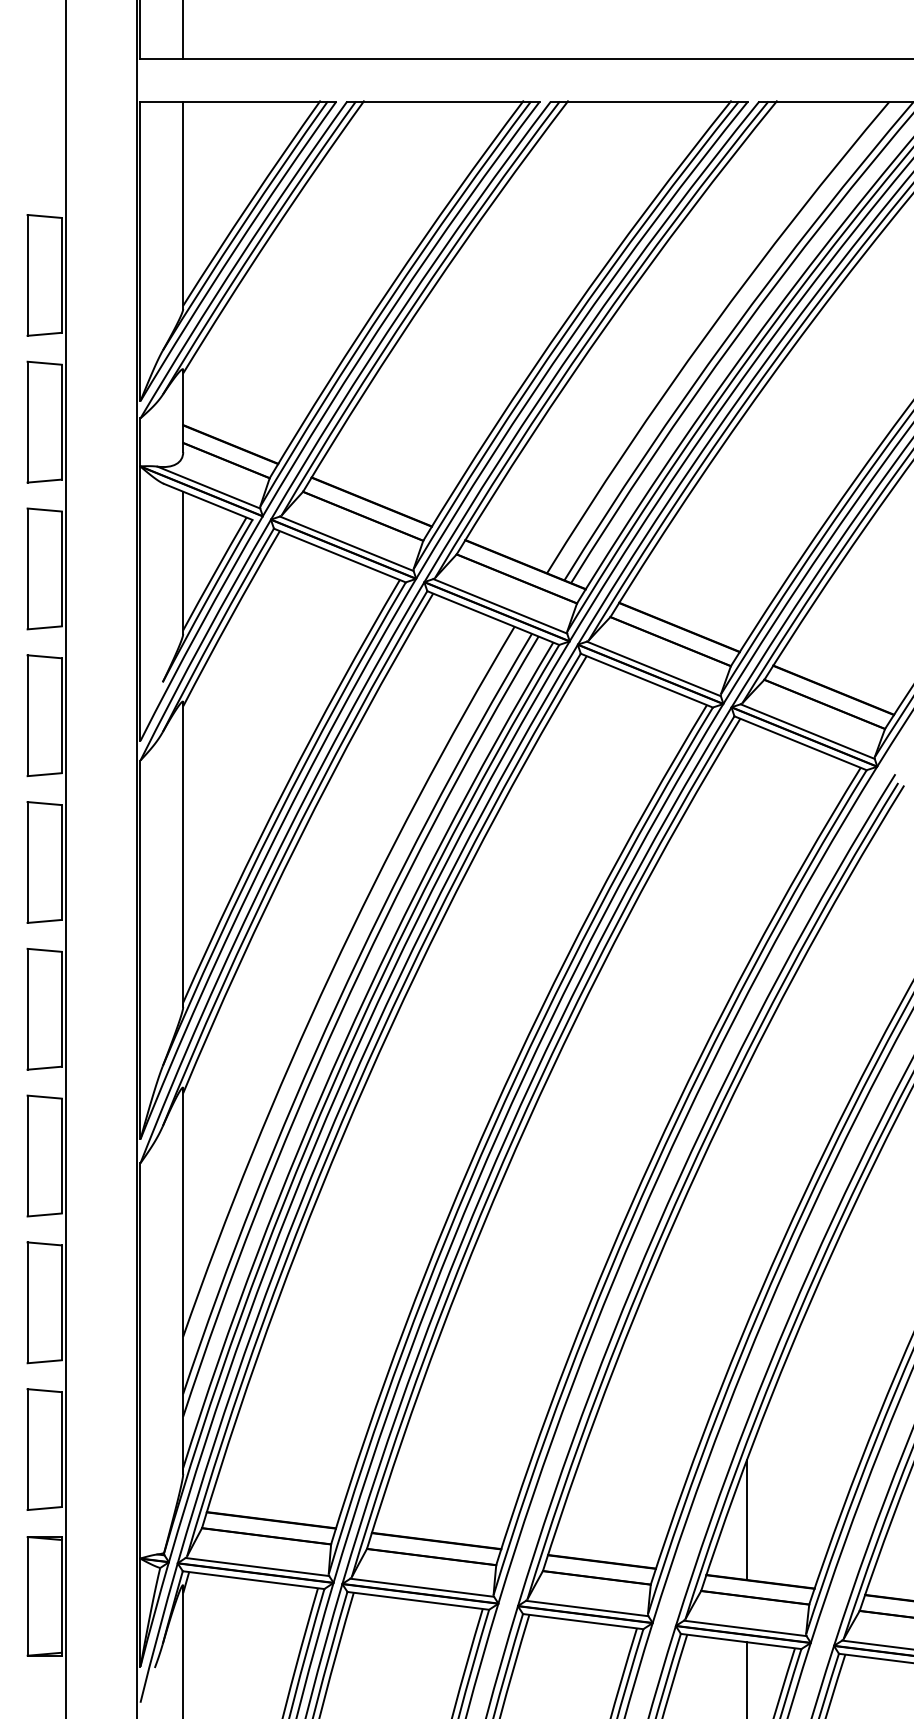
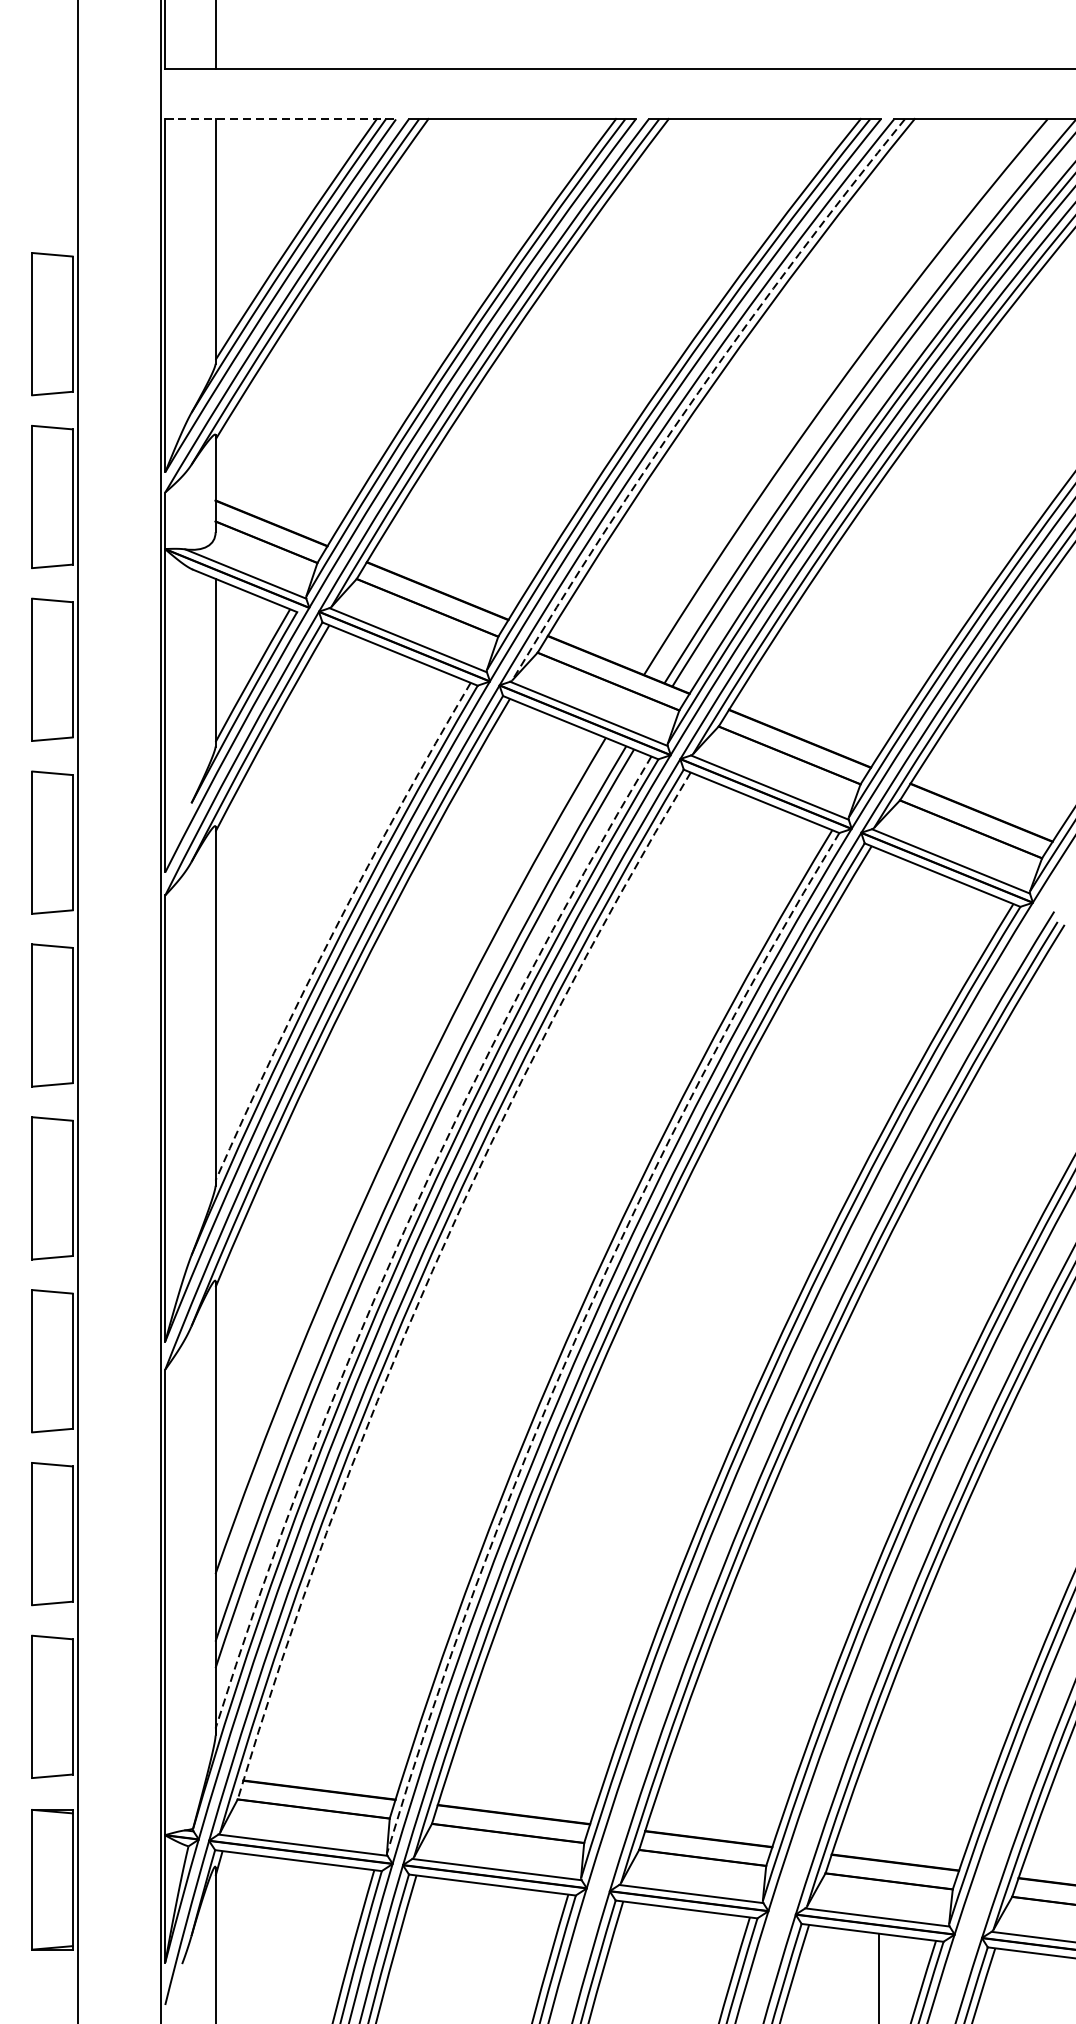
line: (238, 101) -> (280, 119), solid -> dashed
arc: (593, 333) -> (698, 392), solid -> dashed
arc: (285, 788) -> (336, 928), solid -> dashed
arc: (344, 1044) -> (405, 1229), solid -> dashed
arc: (367, 1080) -> (432, 1272), solid -> dashed
arc: (492, 1128) -> (579, 1328), solid -> dashed
line: (746, 1520) -> (878, 1790), removed

